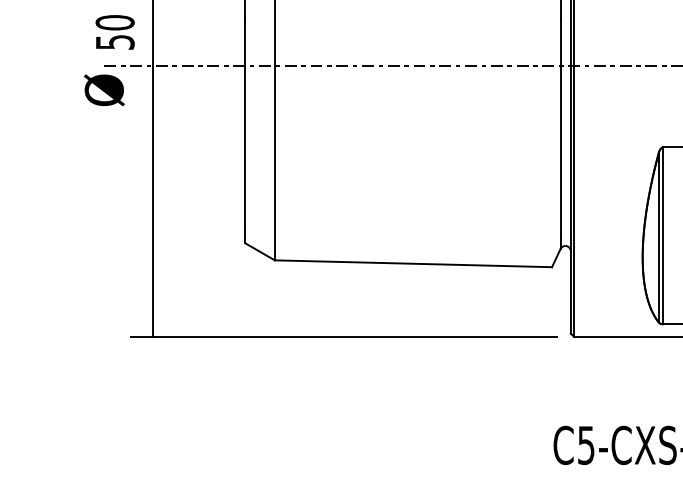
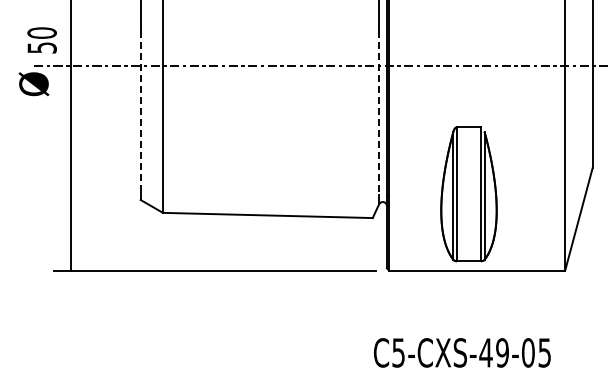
line: (245, 126) -> (140, 111), solid -> dashed
line: (561, 129) -> (379, 113), solid -> dashed

